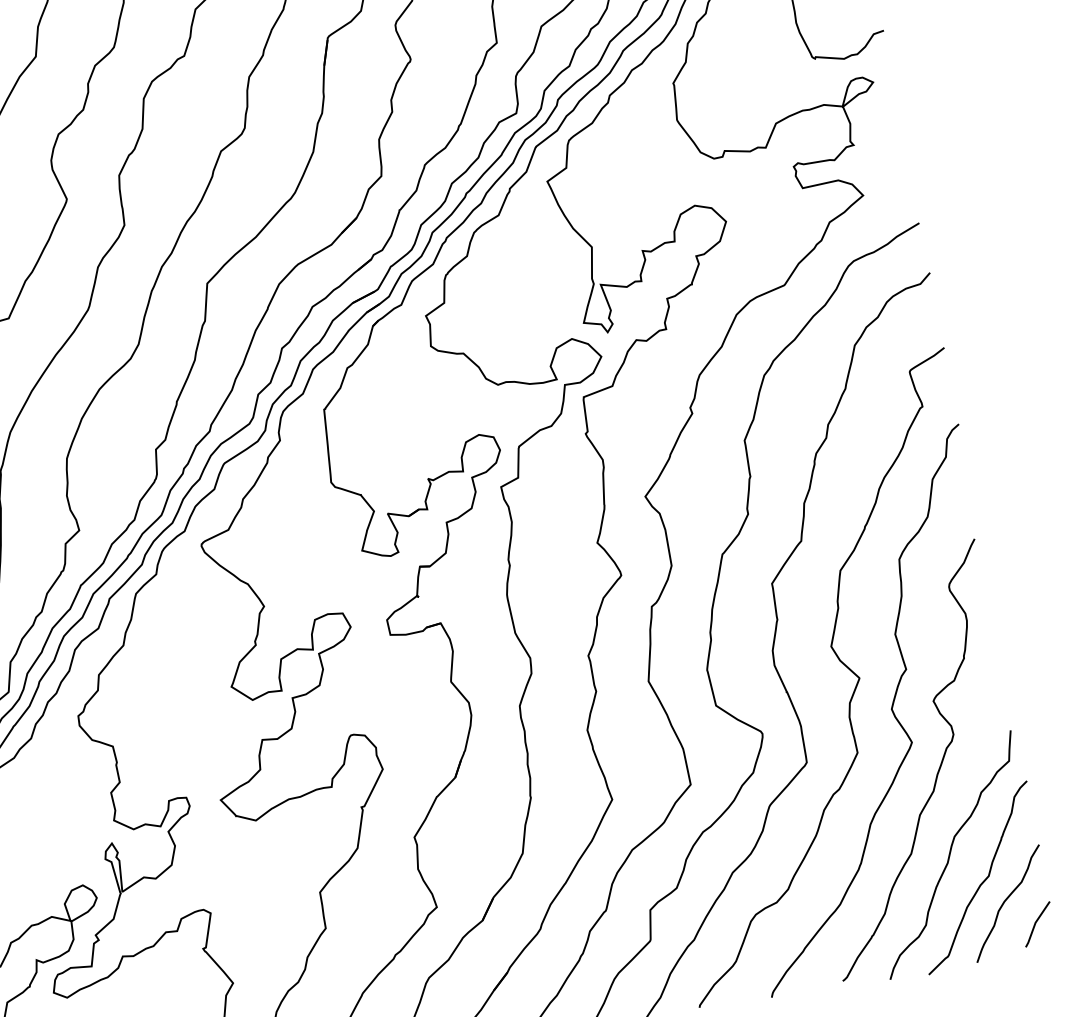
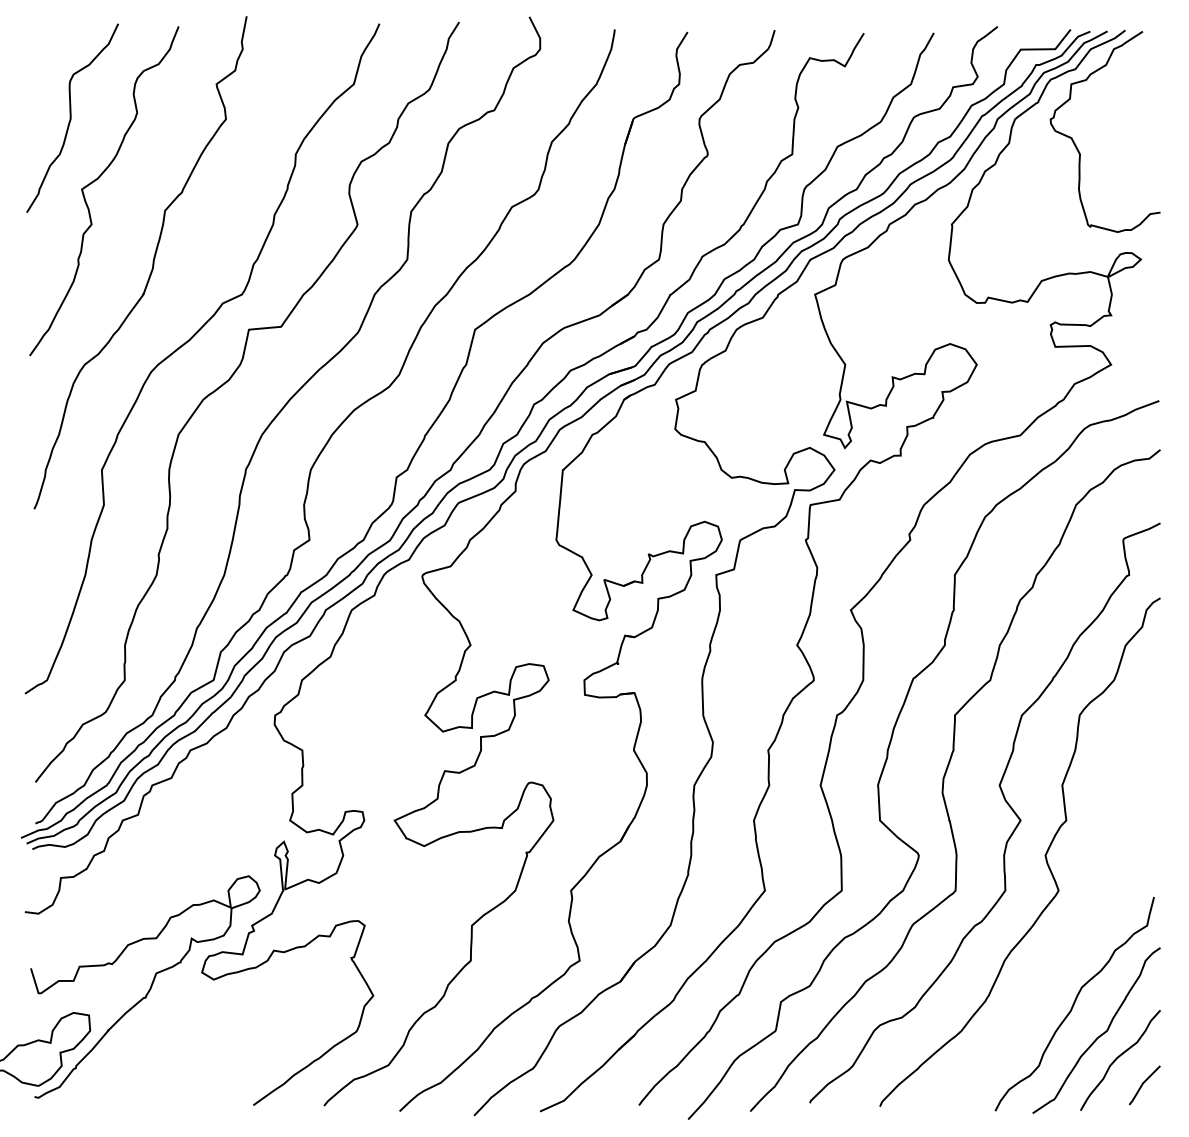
curve: (937, 771) -> (1077, 922), removed

